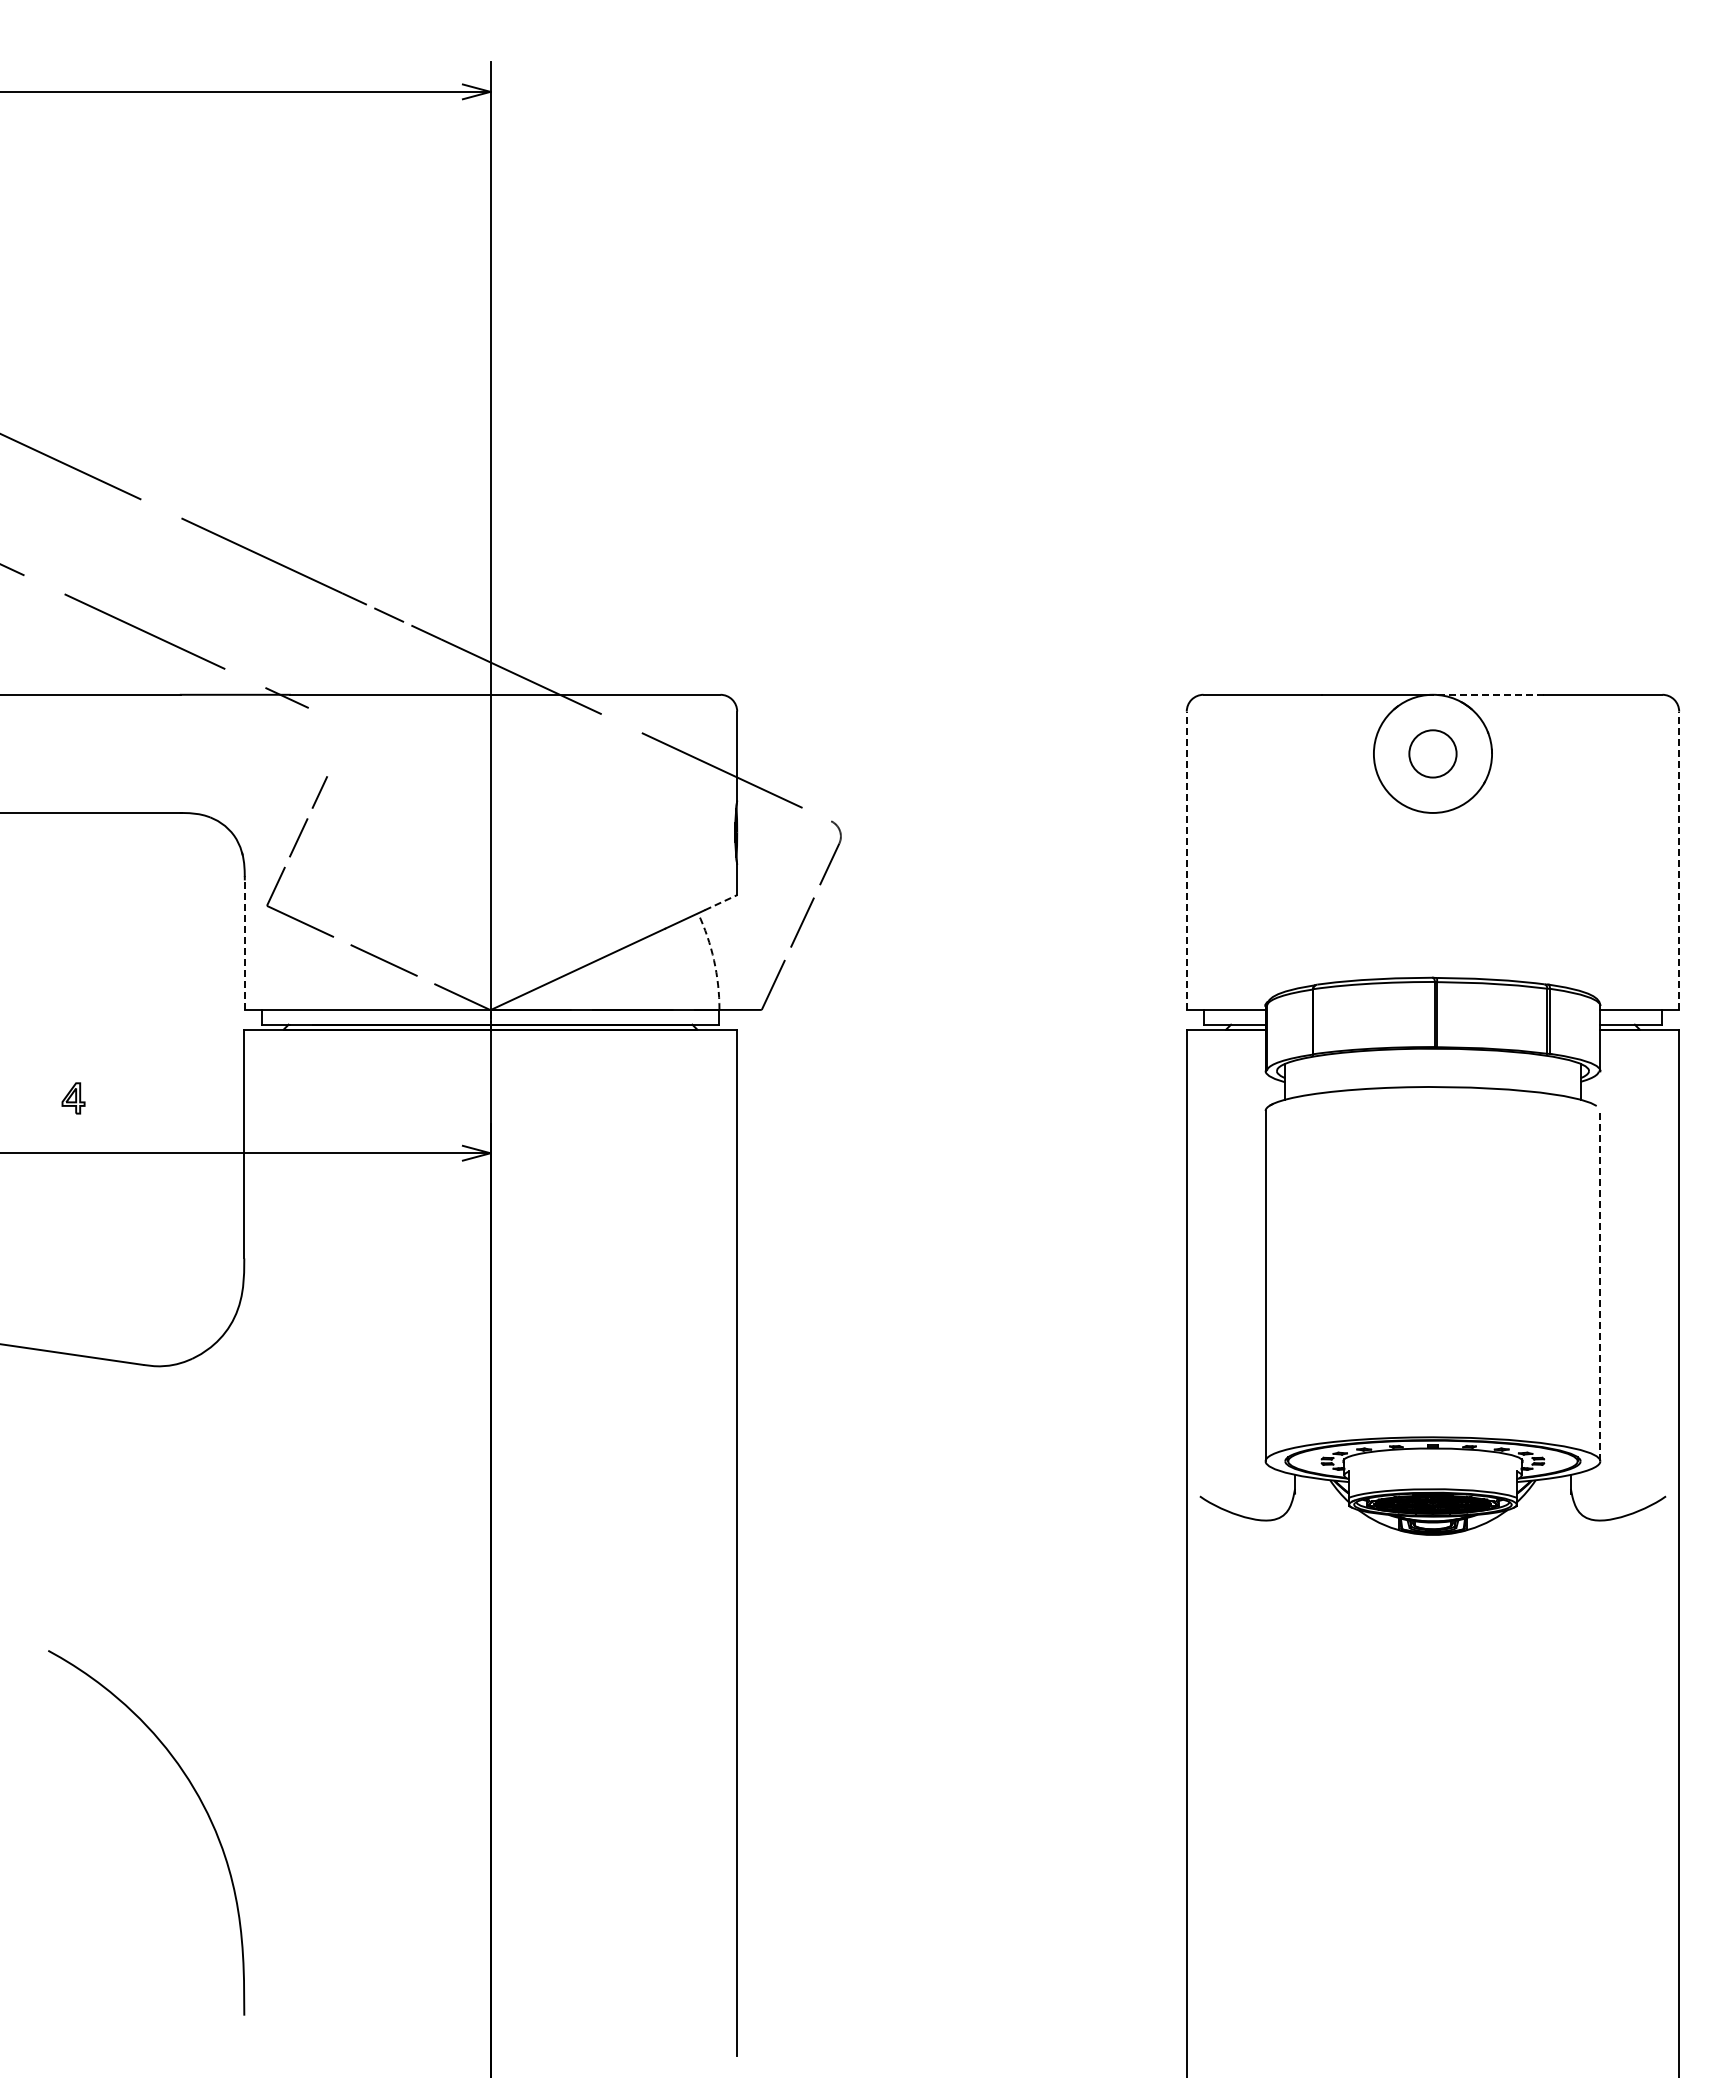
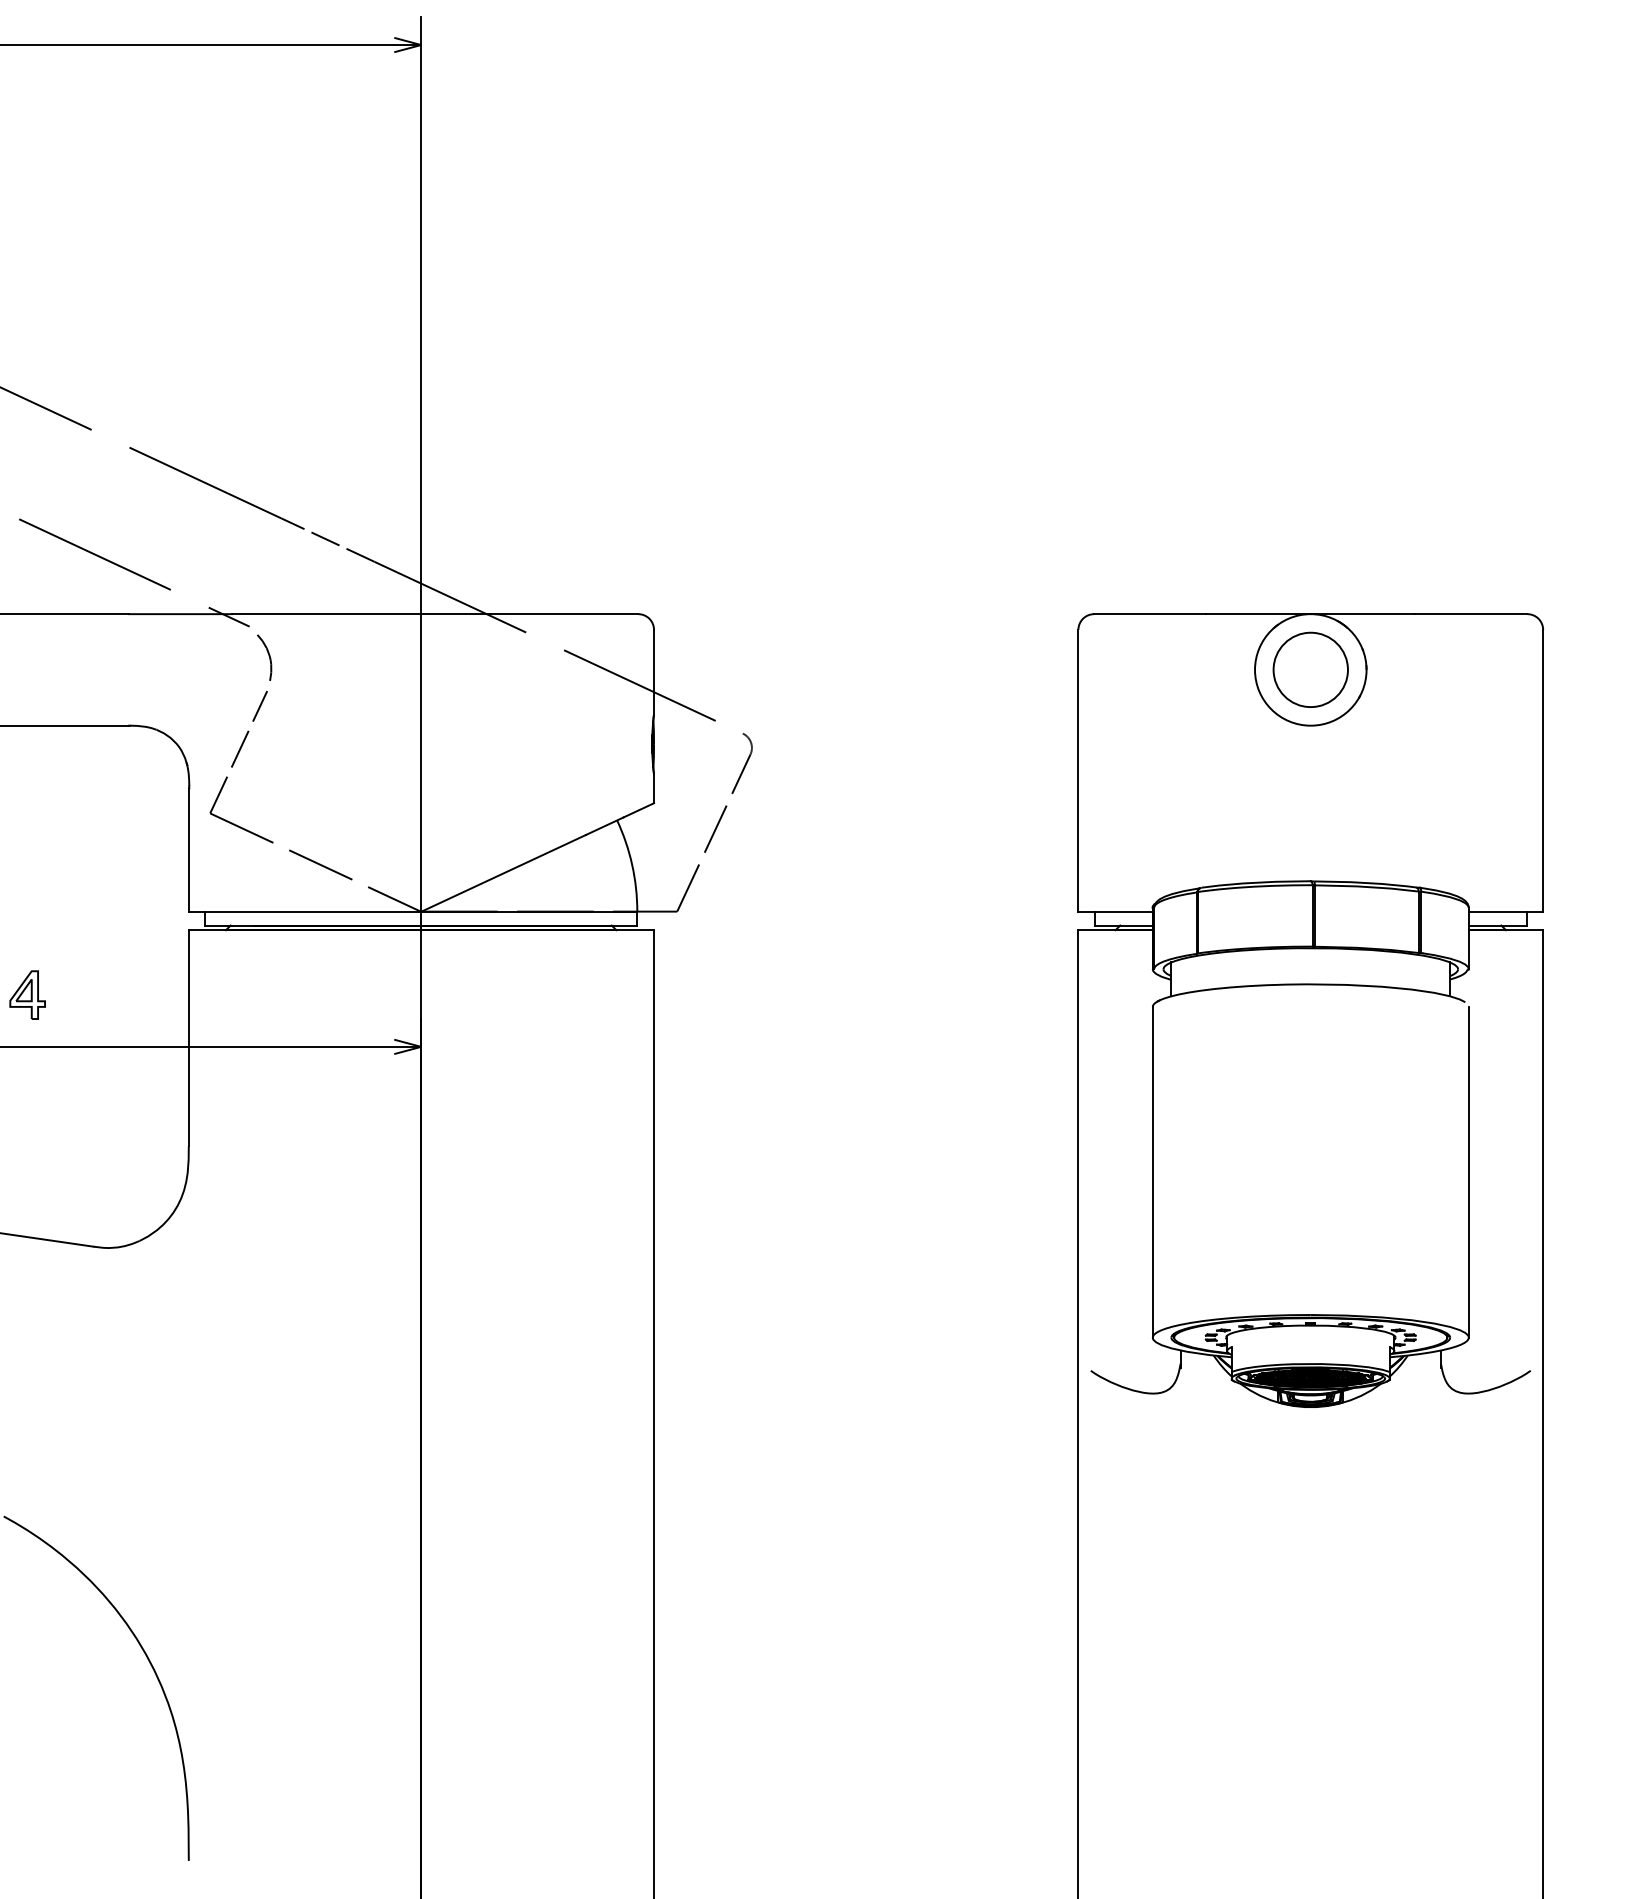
line: (1487, 694) -> (1362, 613), dashed -> solid
curve: (328, 738) -> (268, 655), added
circle: (1432, 753) -> (1310, 669), size x1.67
line: (1186, 860) -> (1078, 770), dashed -> solid
line: (1679, 860) -> (1543, 770), dashed -> solid
line: (721, 902) -> (639, 810), dashed -> solid
line: (244, 944) -> (188, 849), dashed -> solid
arc: (714, 960) -> (632, 864), dashed -> solid
part: (73, 1098) -> (27, 995), size x1.67
line: (1600, 1285) -> (1468, 1171), dashed -> solid

